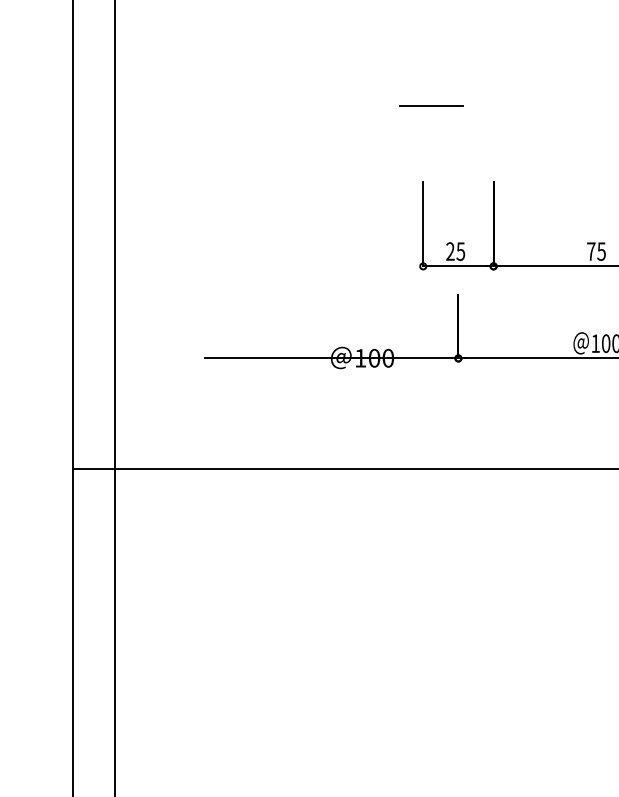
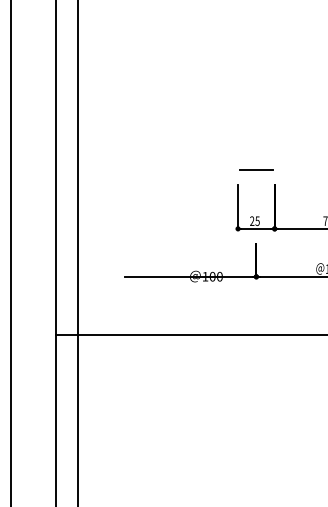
line: (431, 104) -> (256, 169), moved

